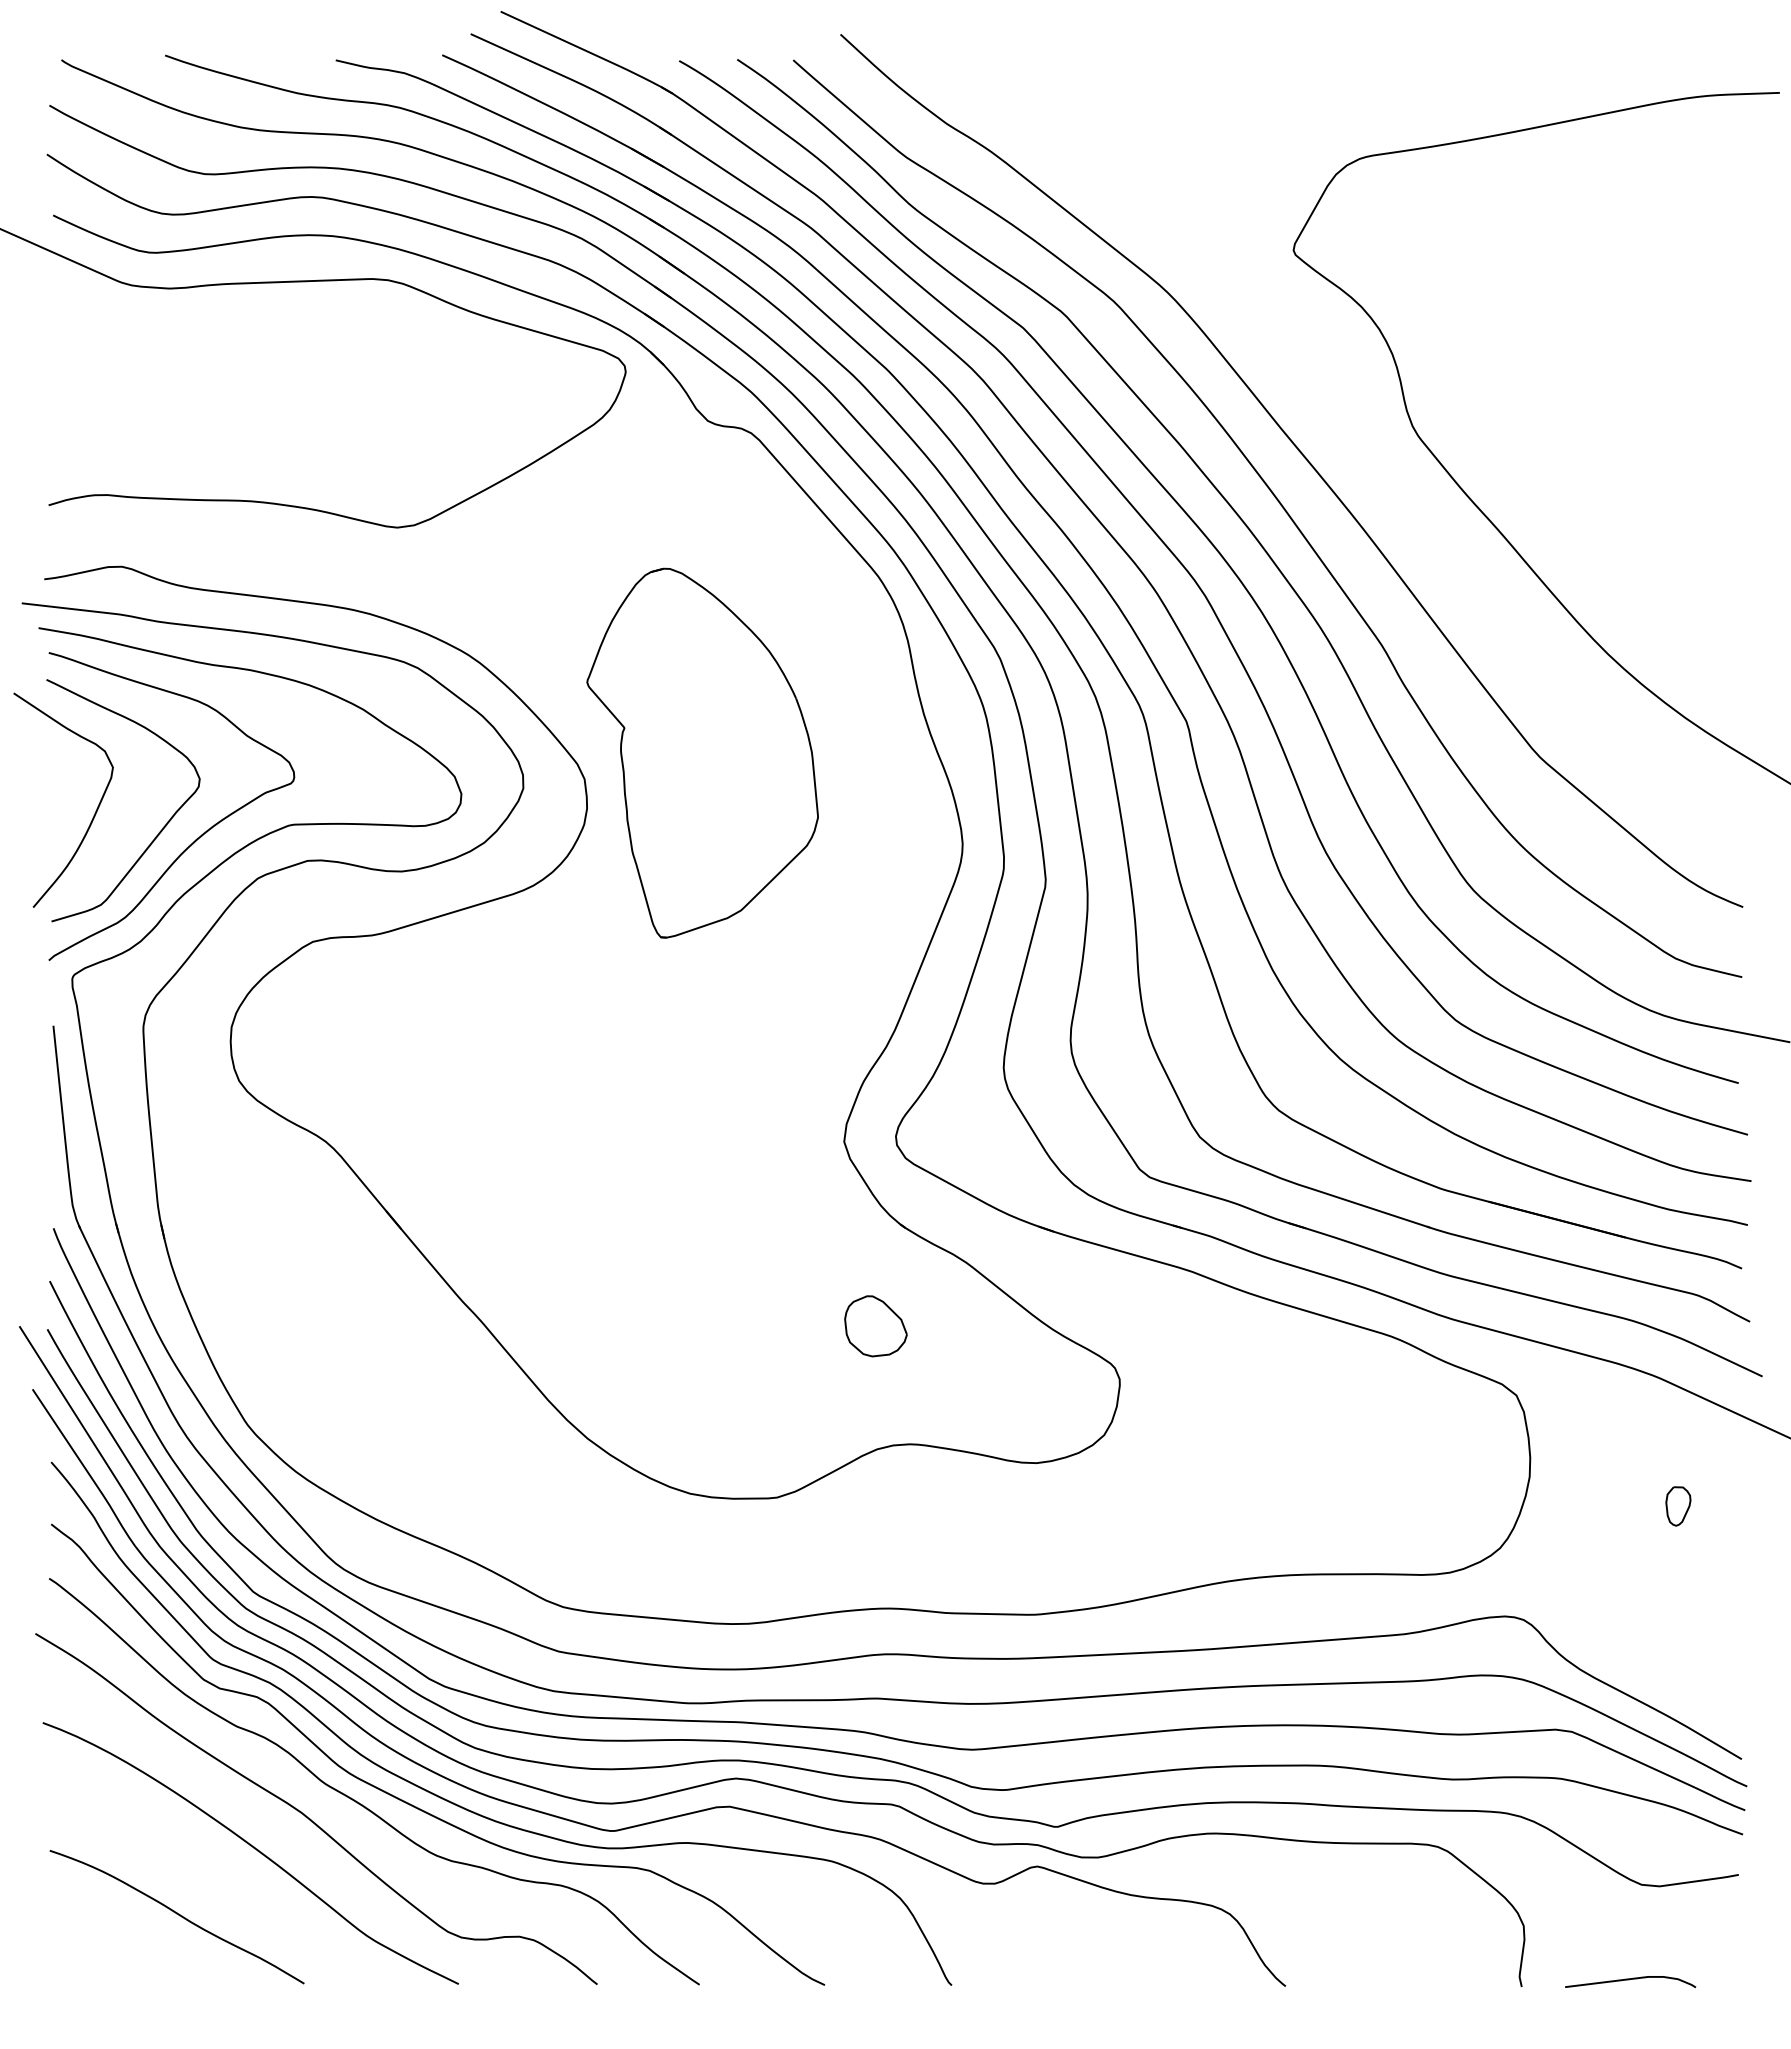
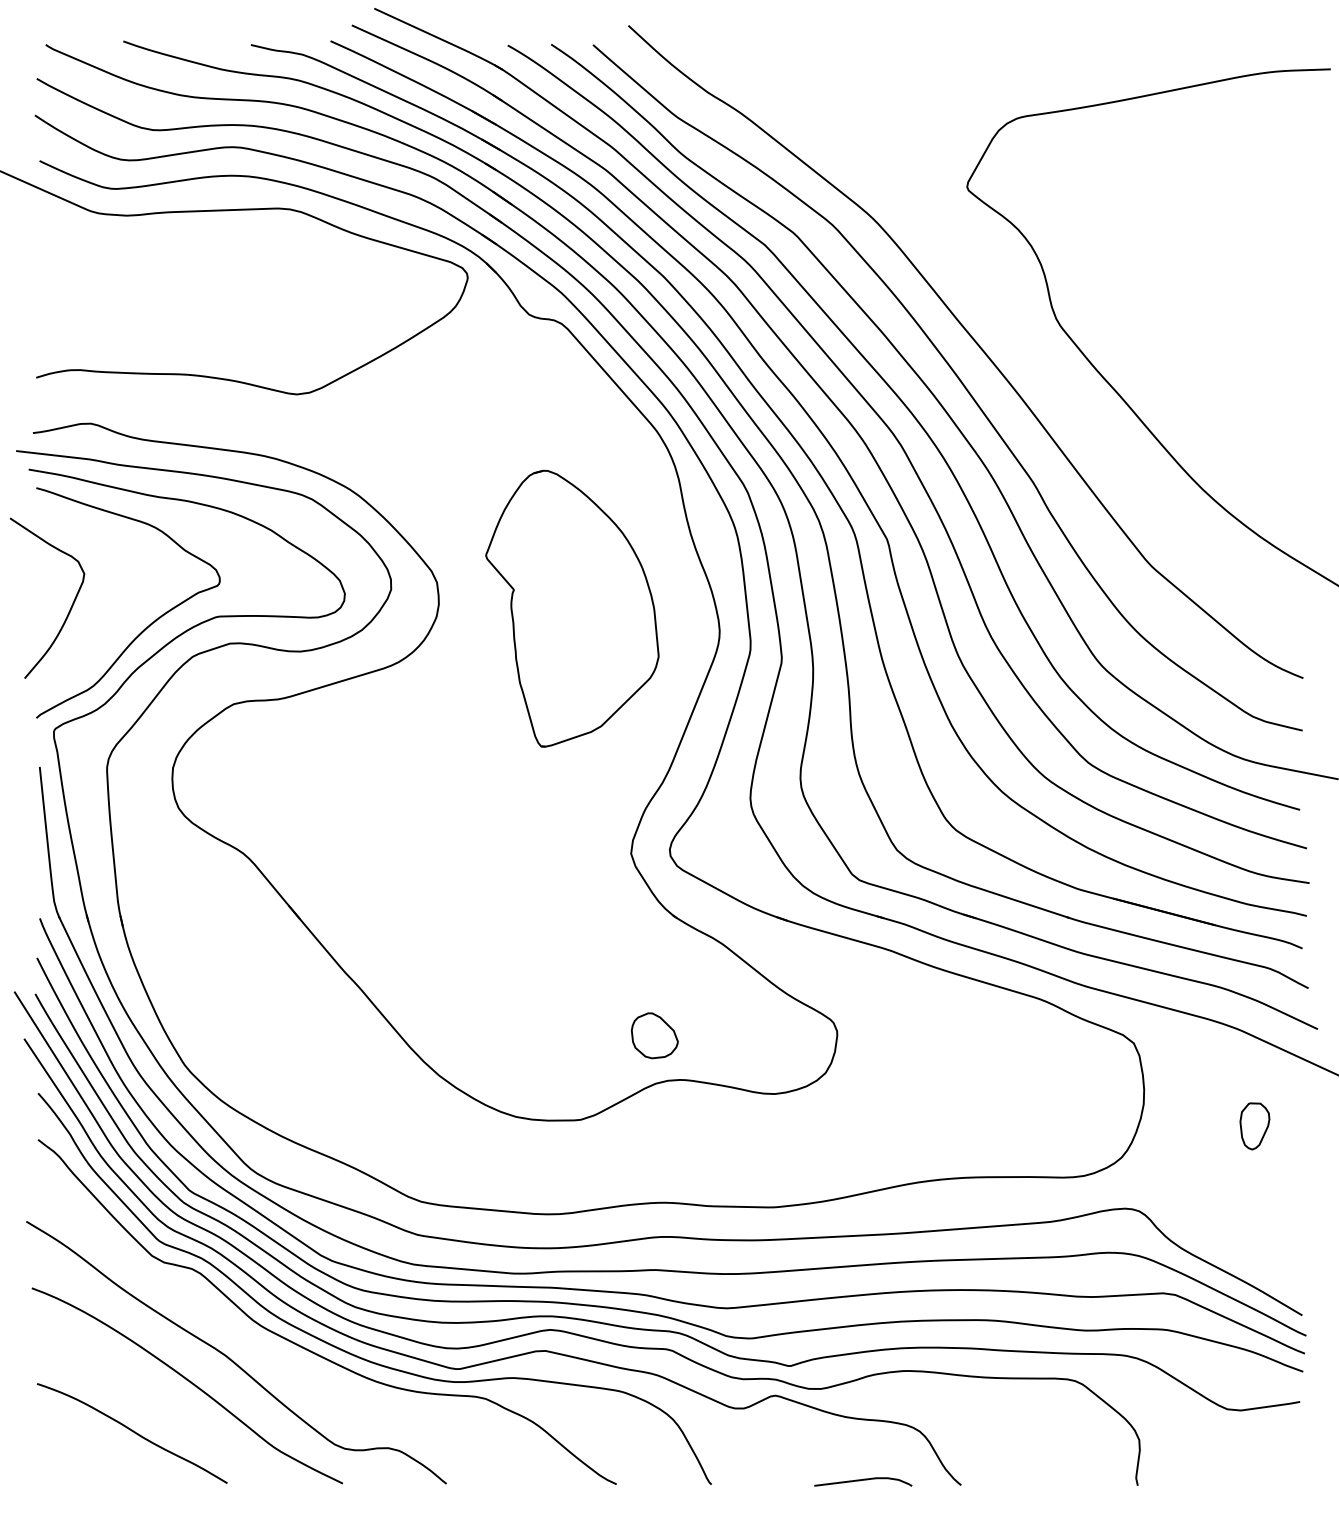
part: (702, 752) -> (572, 608), moved
curve: (159, 831) -> (119, 621), removed
part: (875, 1326) -> (654, 1035), moved
part: (1678, 1506) -> (1255, 1126), size x1.6
curve: (361, 1803) -> (270, 1348), removed
curve: (1629, 1980) -> (862, 1480), moved

